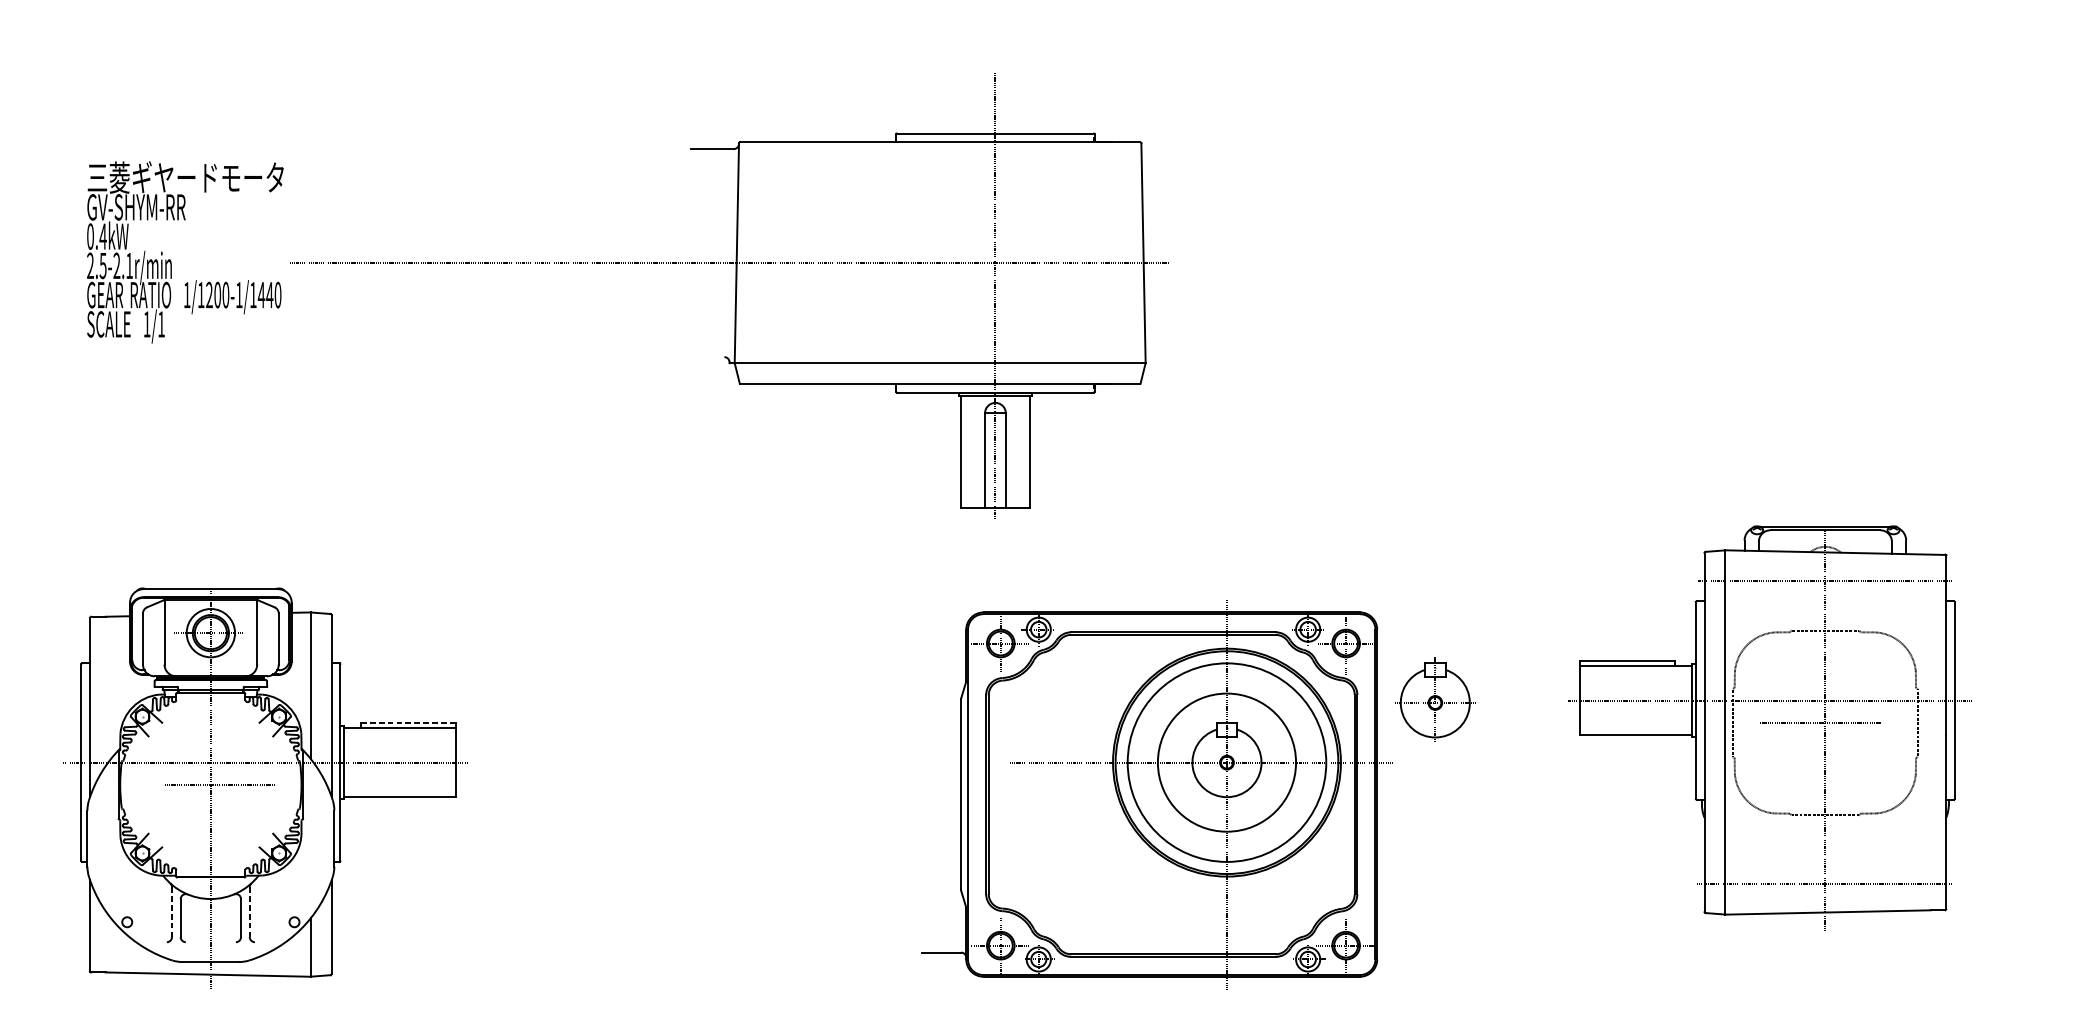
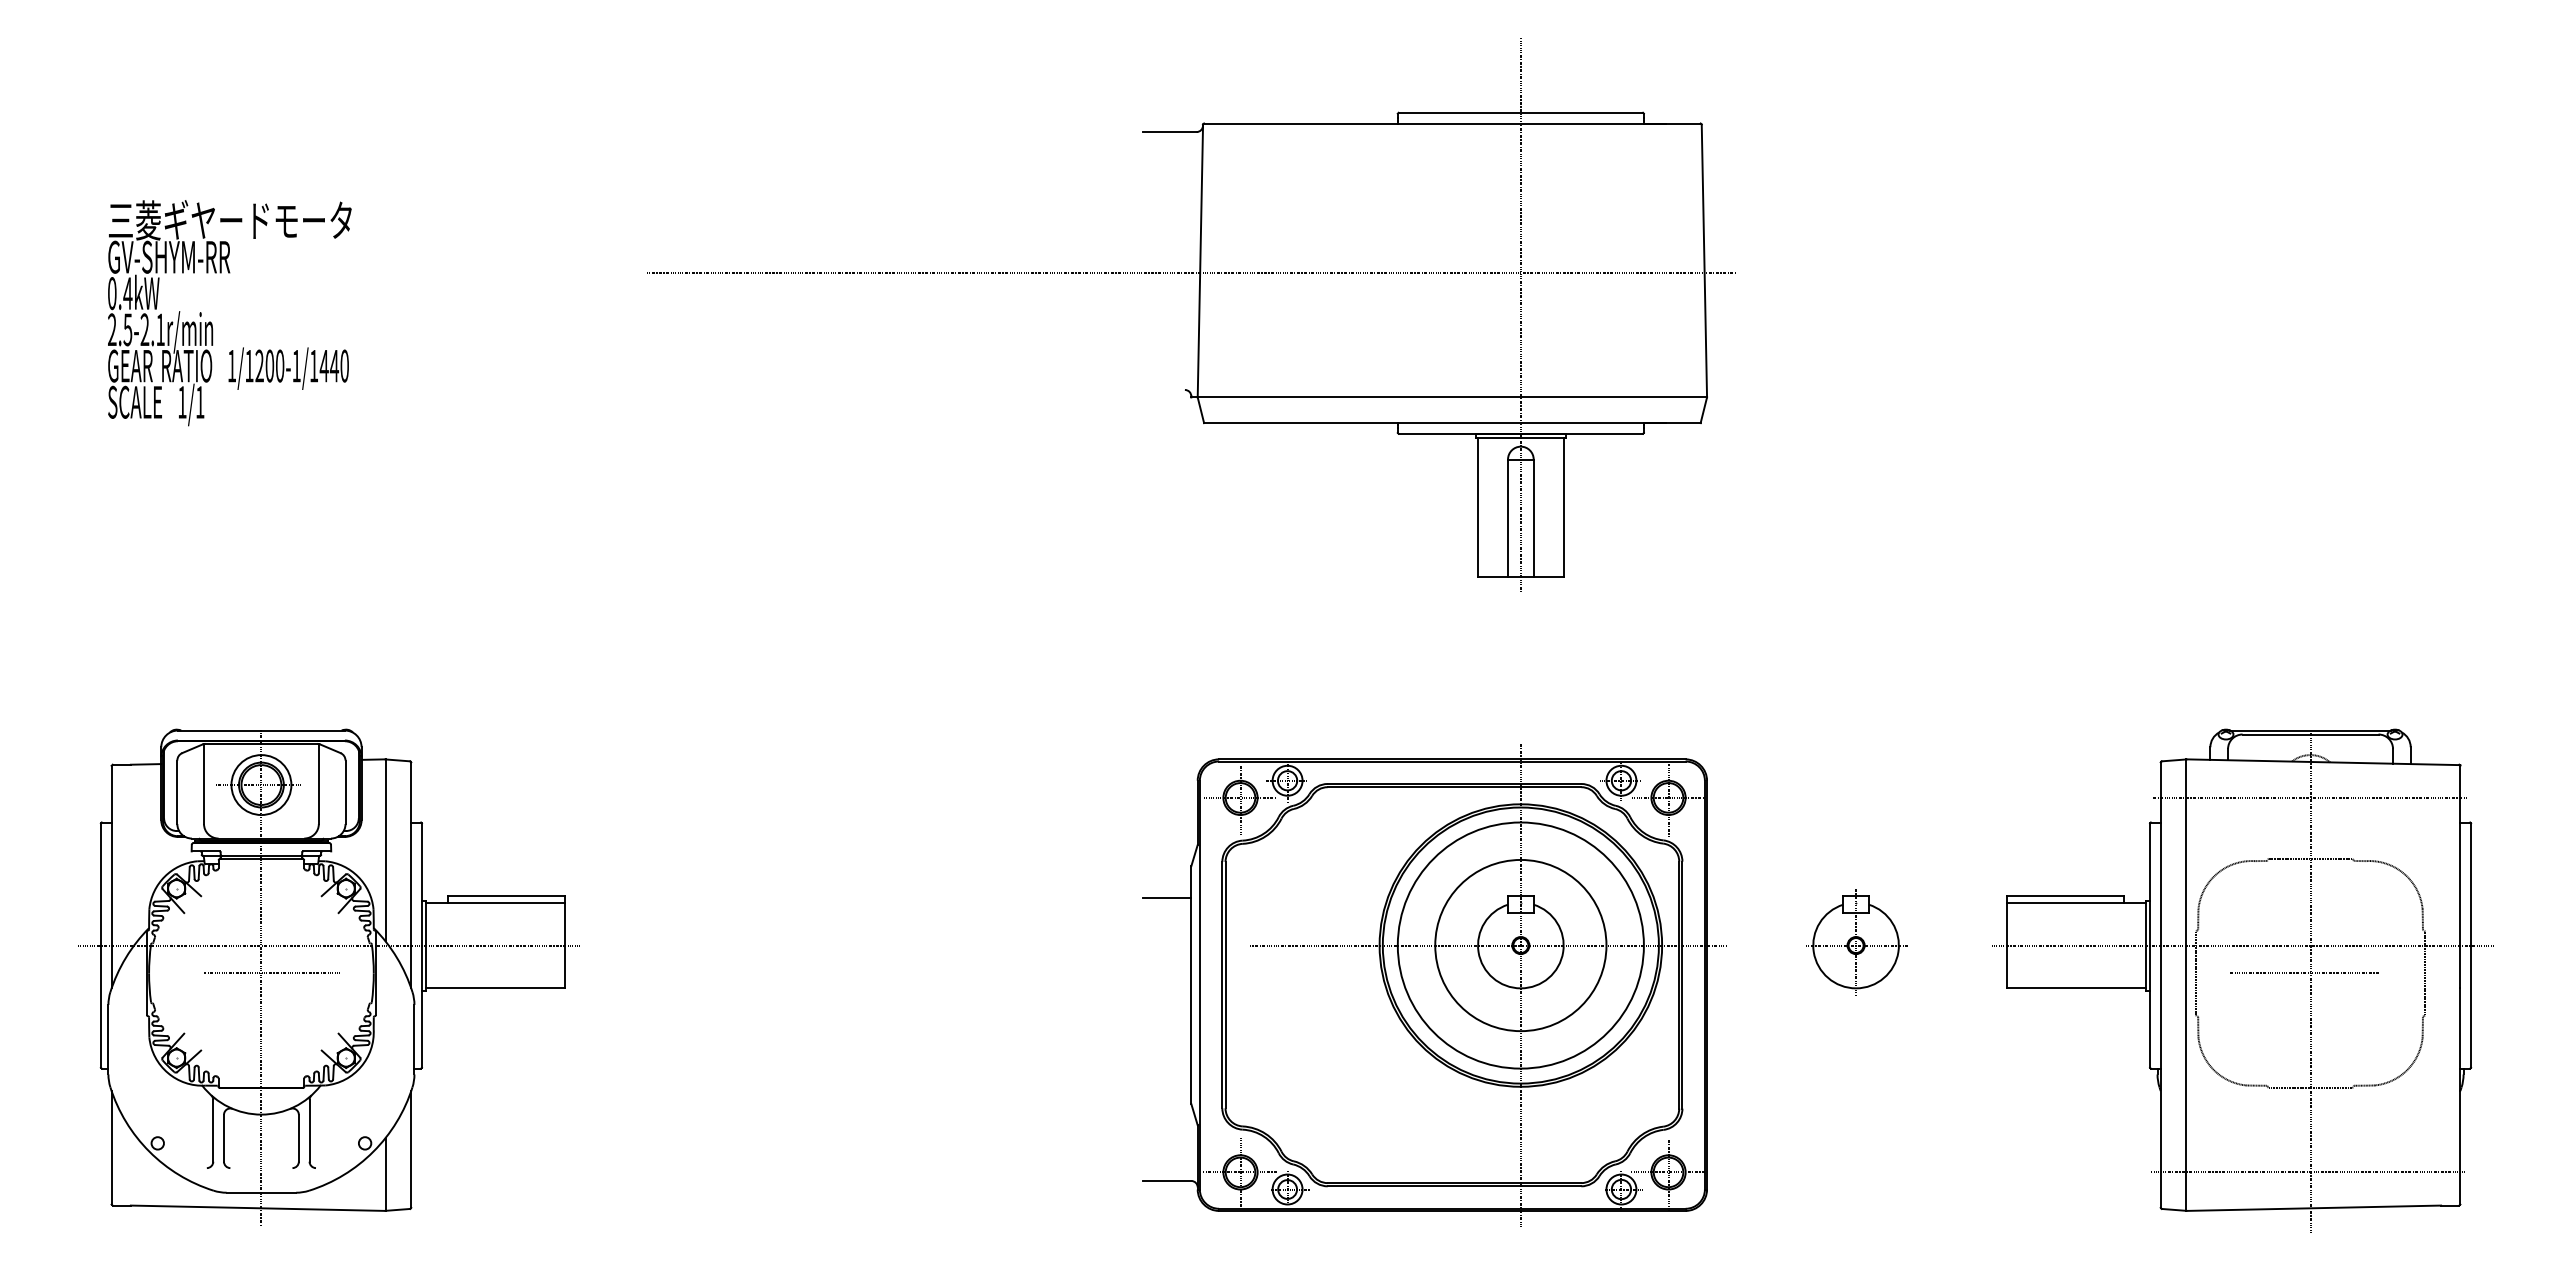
part: (735, 296) -> (1198, 314), moved
part: (1435, 700) -> (1856, 942), moved
line: (408, 723) -> (506, 896), dashed -> solid
line: (941, 724) -> (1167, 898), added
part: (1770, 728) -> (2242, 980), moved
line: (172, 911) -> (213, 1130), dashed -> solid
line: (249, 911) -> (309, 1130), dashed -> solid

